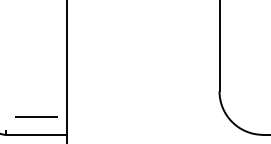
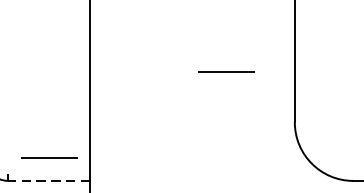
line: (168, 52) -> (226, 70), added
line: (36, 134) -> (49, 180), solid -> dashed

